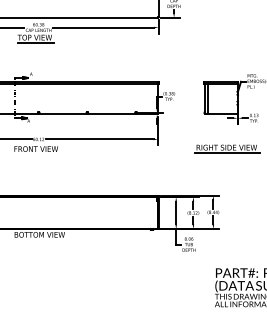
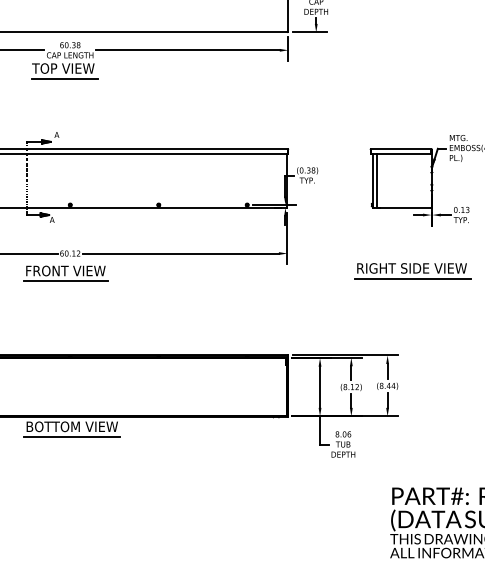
line: (36, 154) -> (66, 280), added
line: (39, 240) -> (71, 437), added

